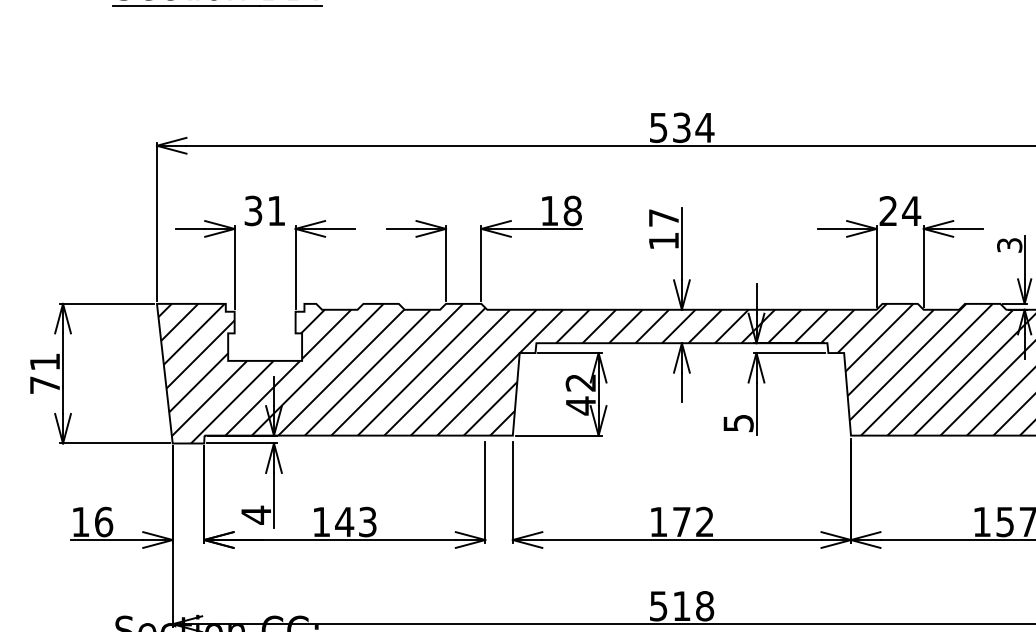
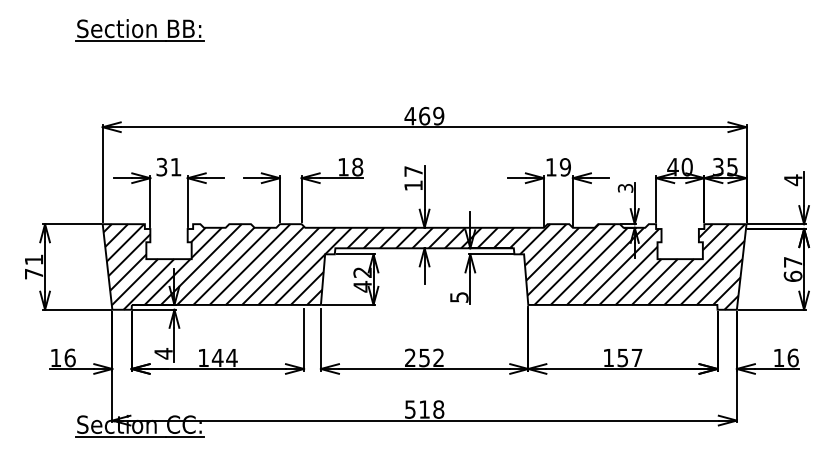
text: (681, 126) -> (424, 115), 534 -> 469
text: (900, 211) -> (558, 167), 24 -> 19
text: (367, 521) -> (231, 357), 143 -> 144
text: (670, 521) -> (417, 357), 172 -> 252

